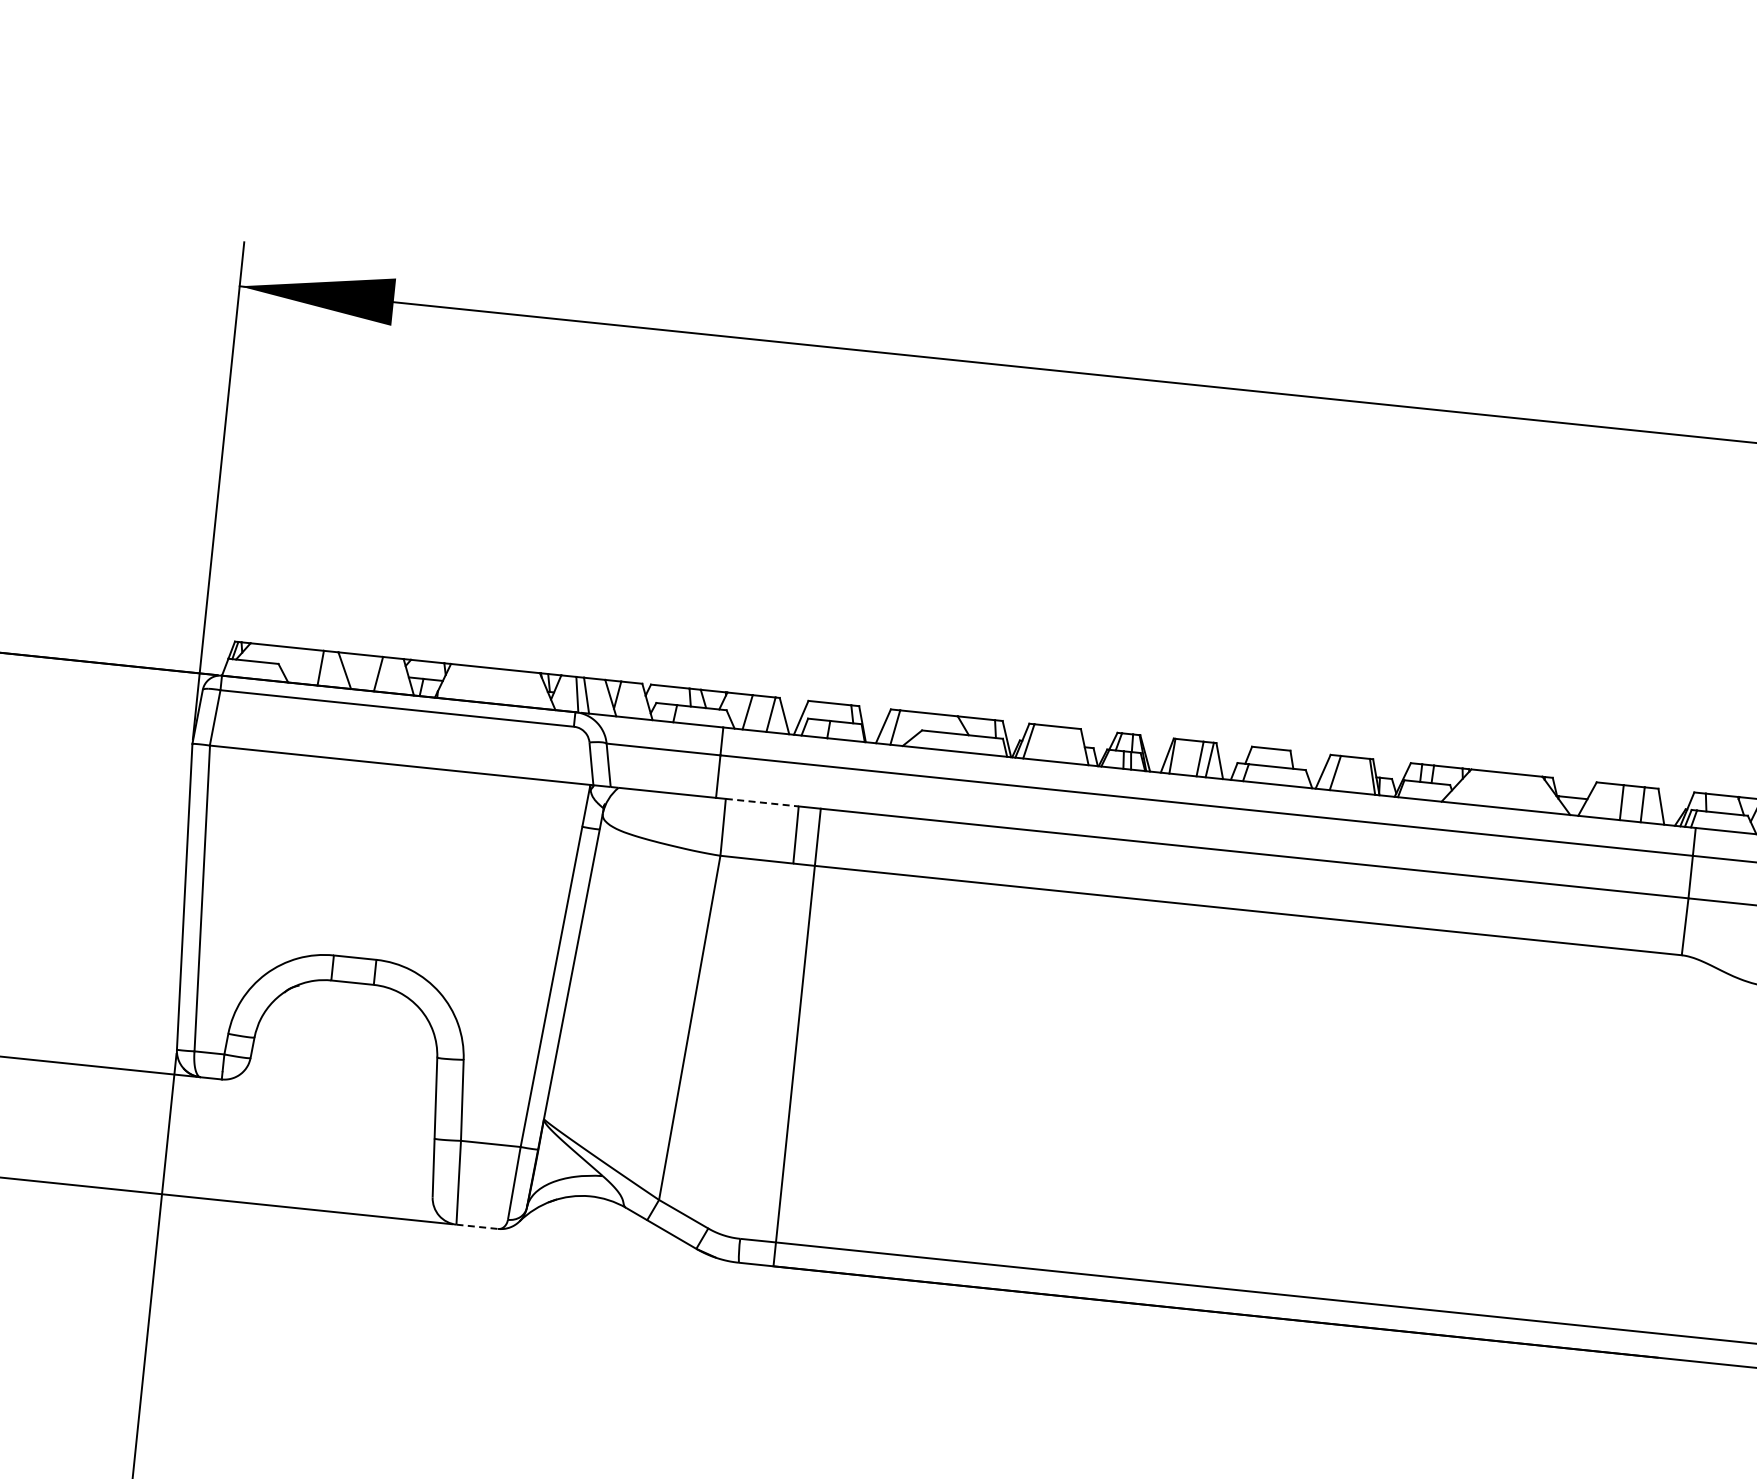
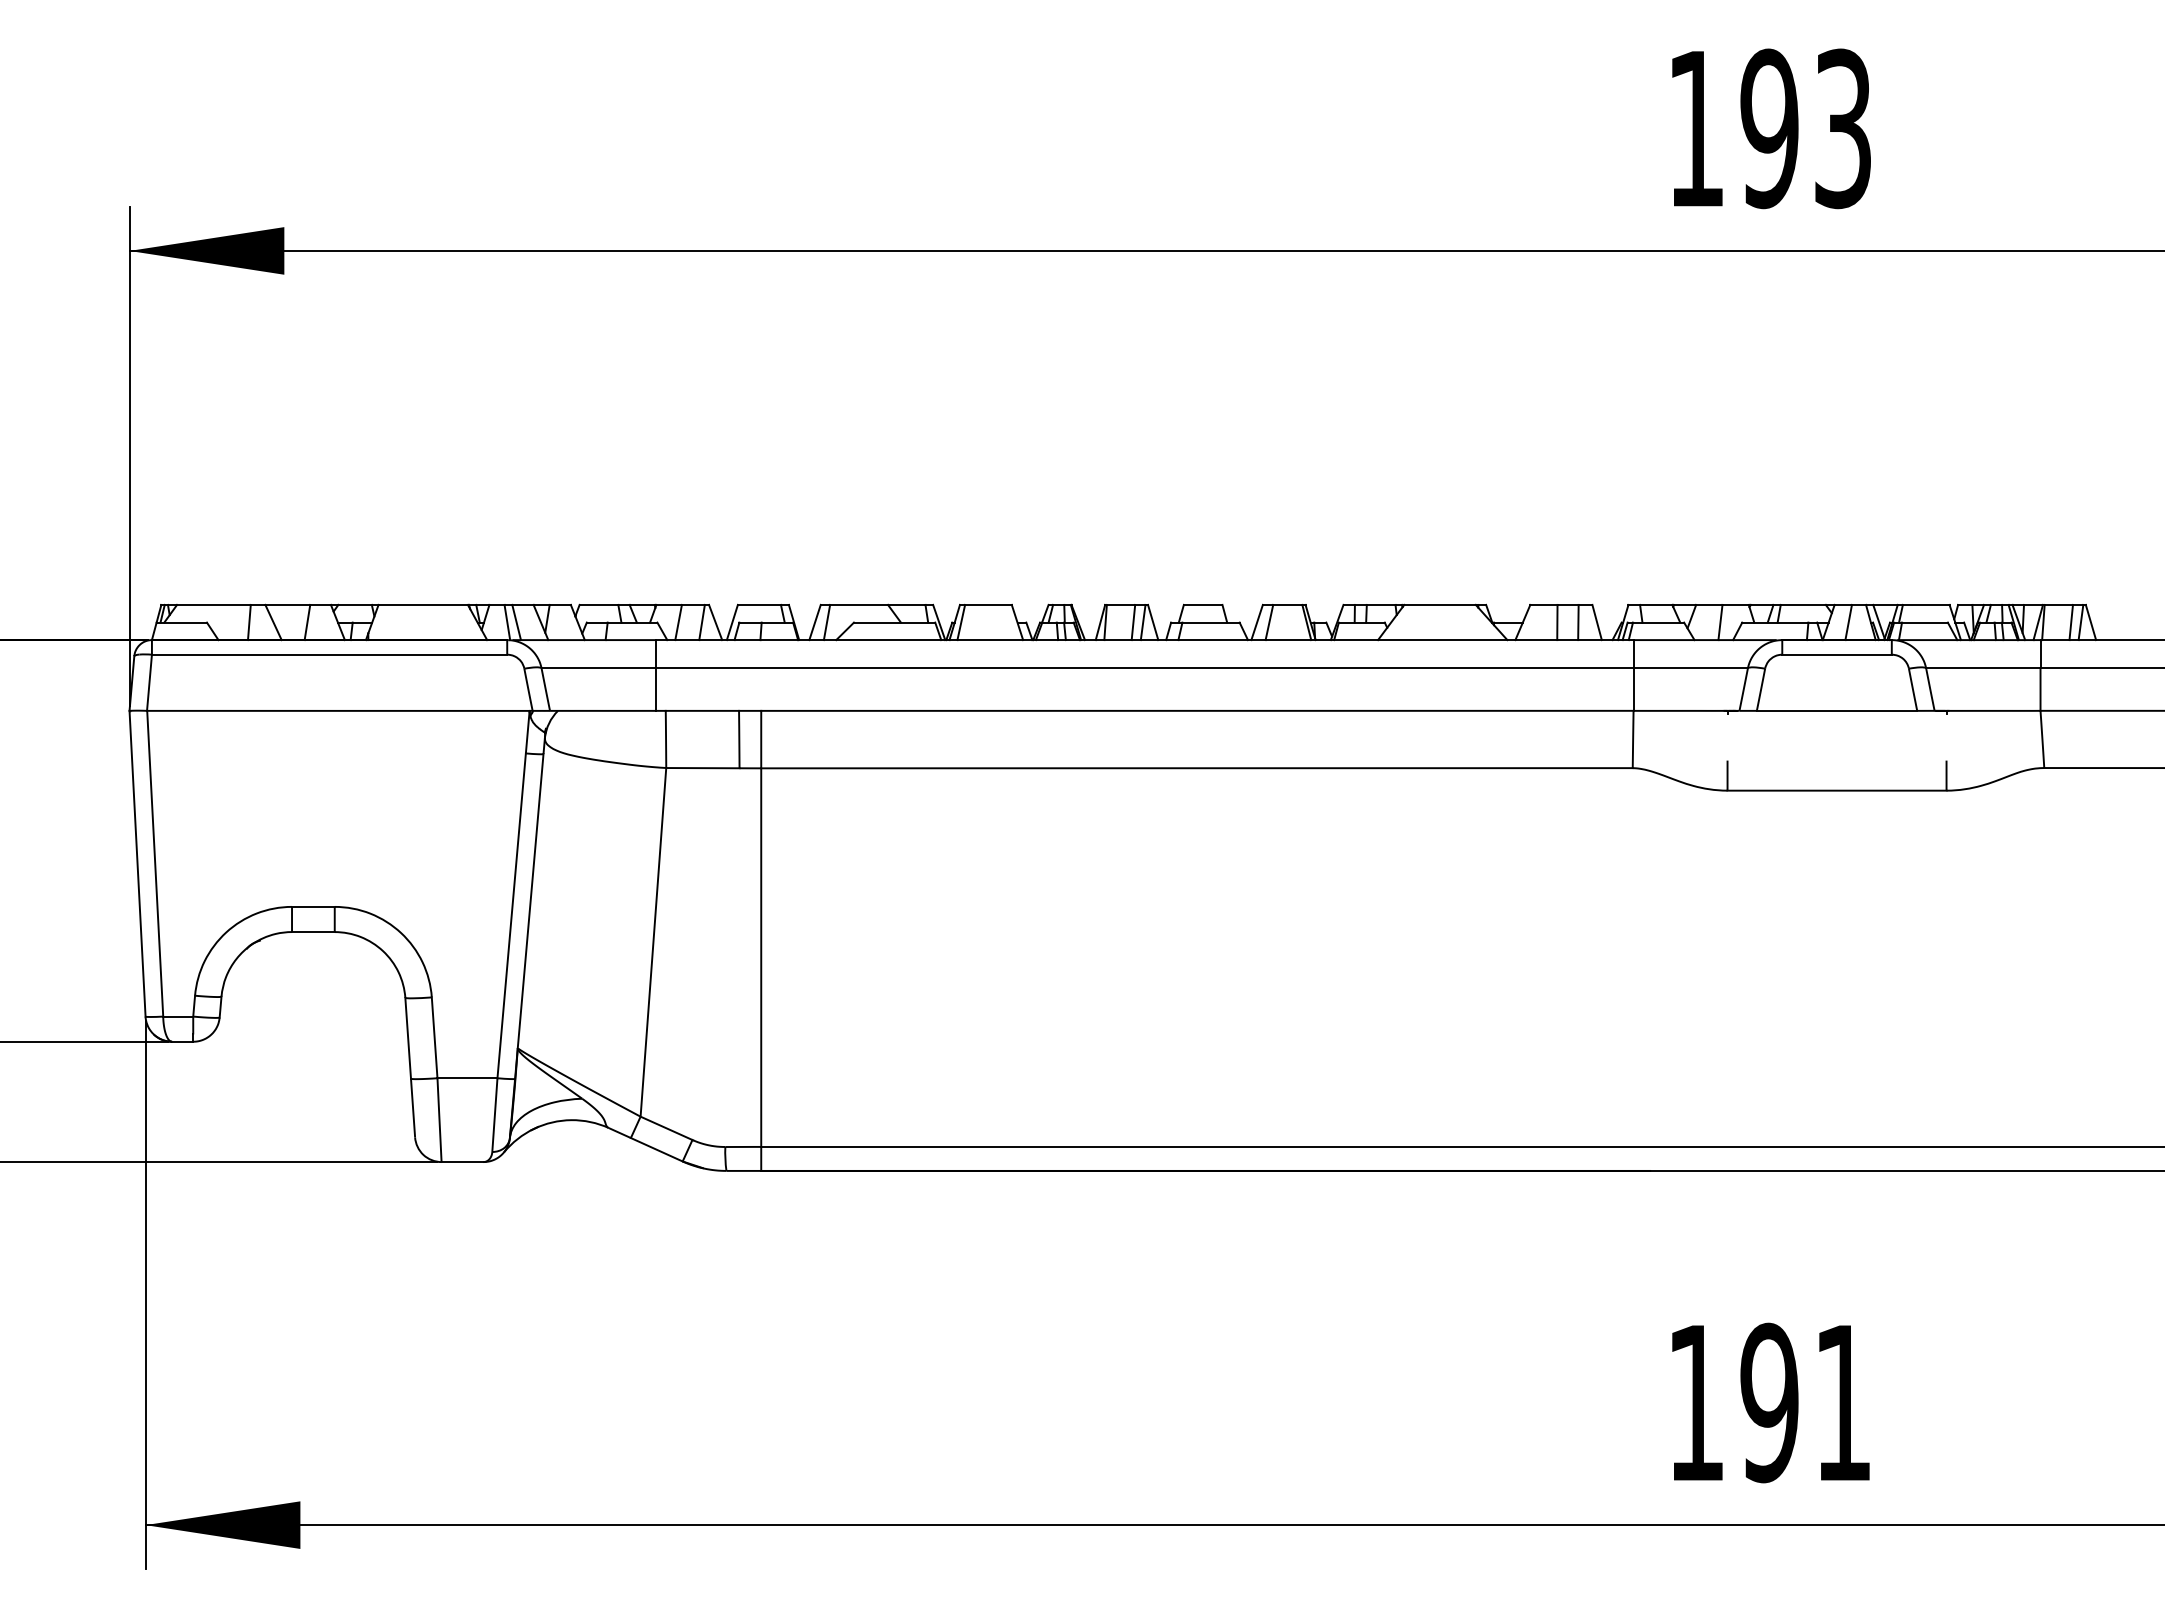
line: (762, 802) -> (702, 710), dashed -> solid
line: (477, 1227) -> (462, 1162), dashed -> solid

